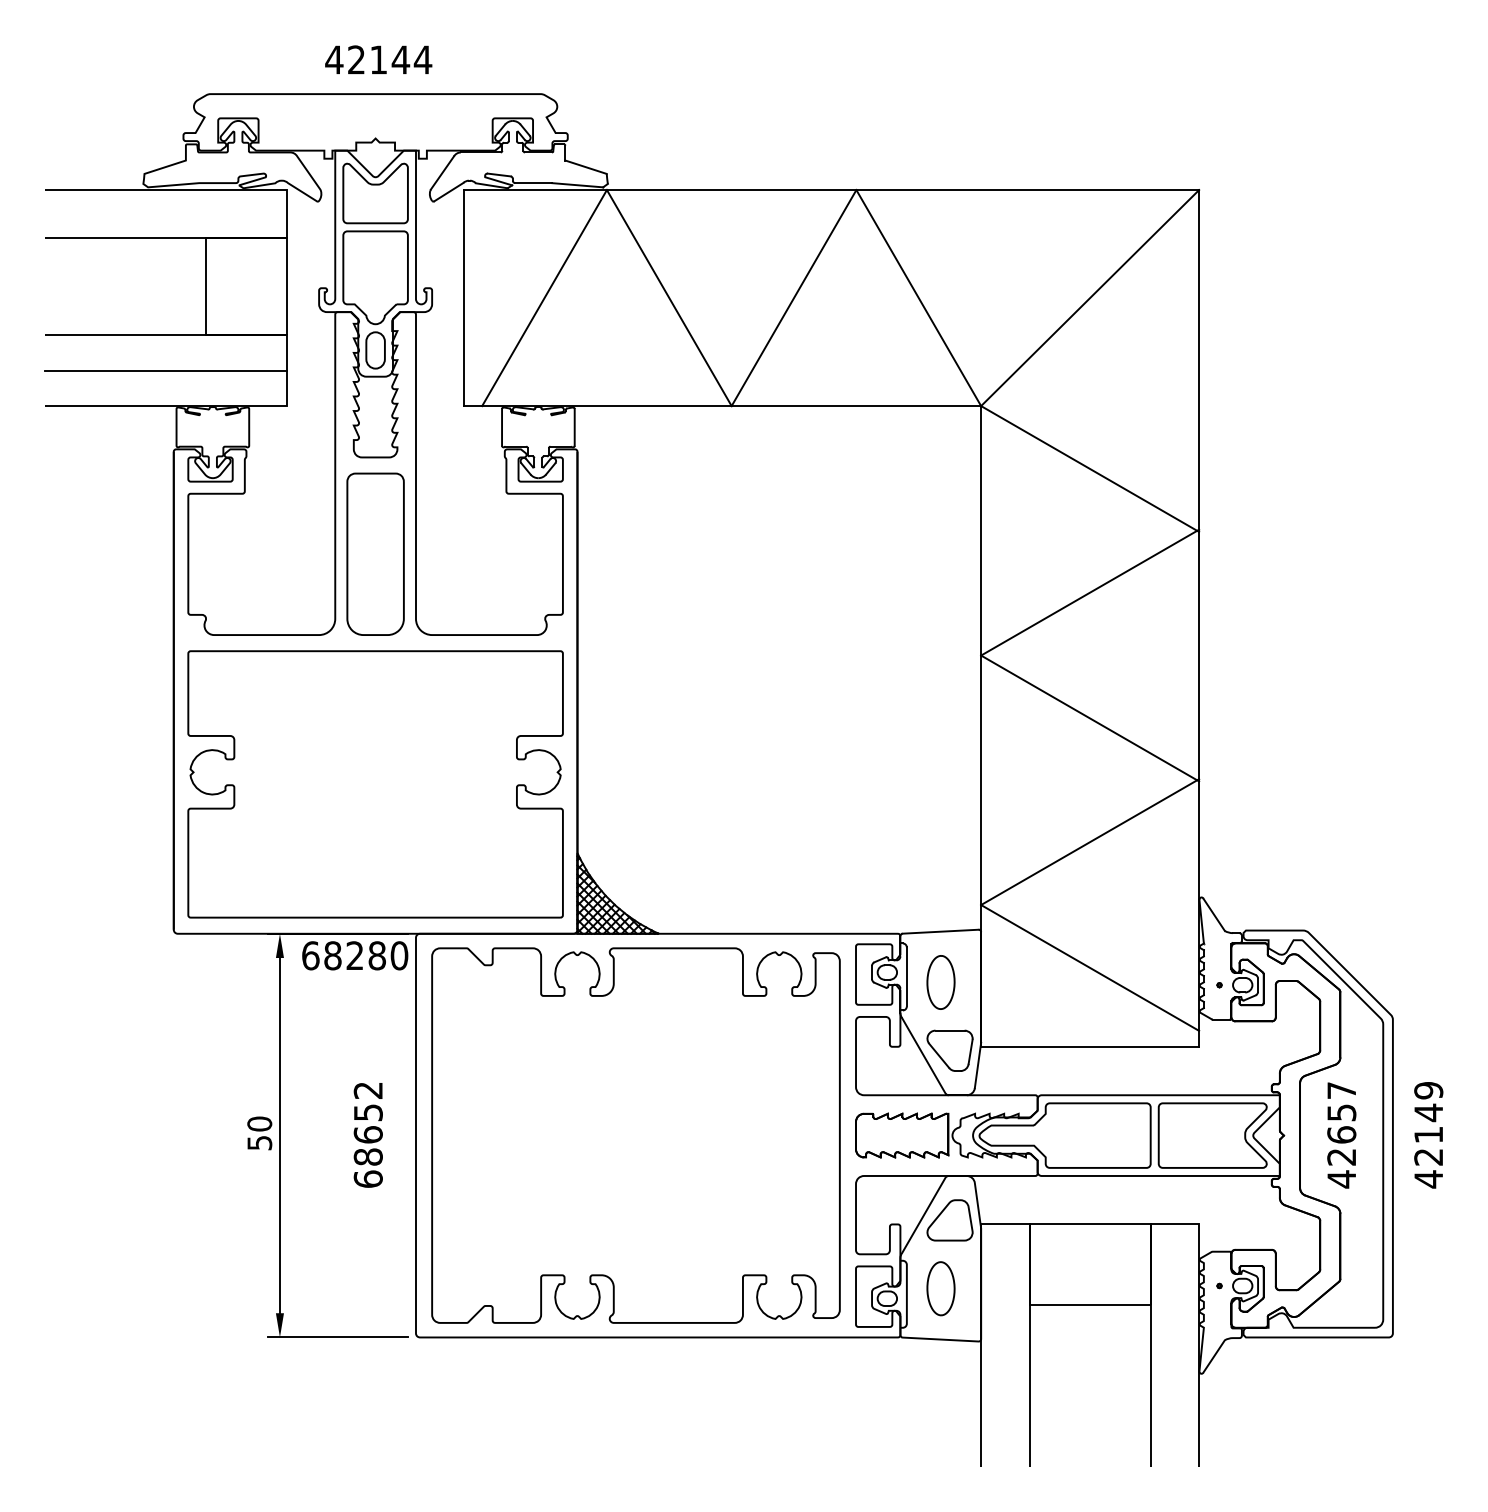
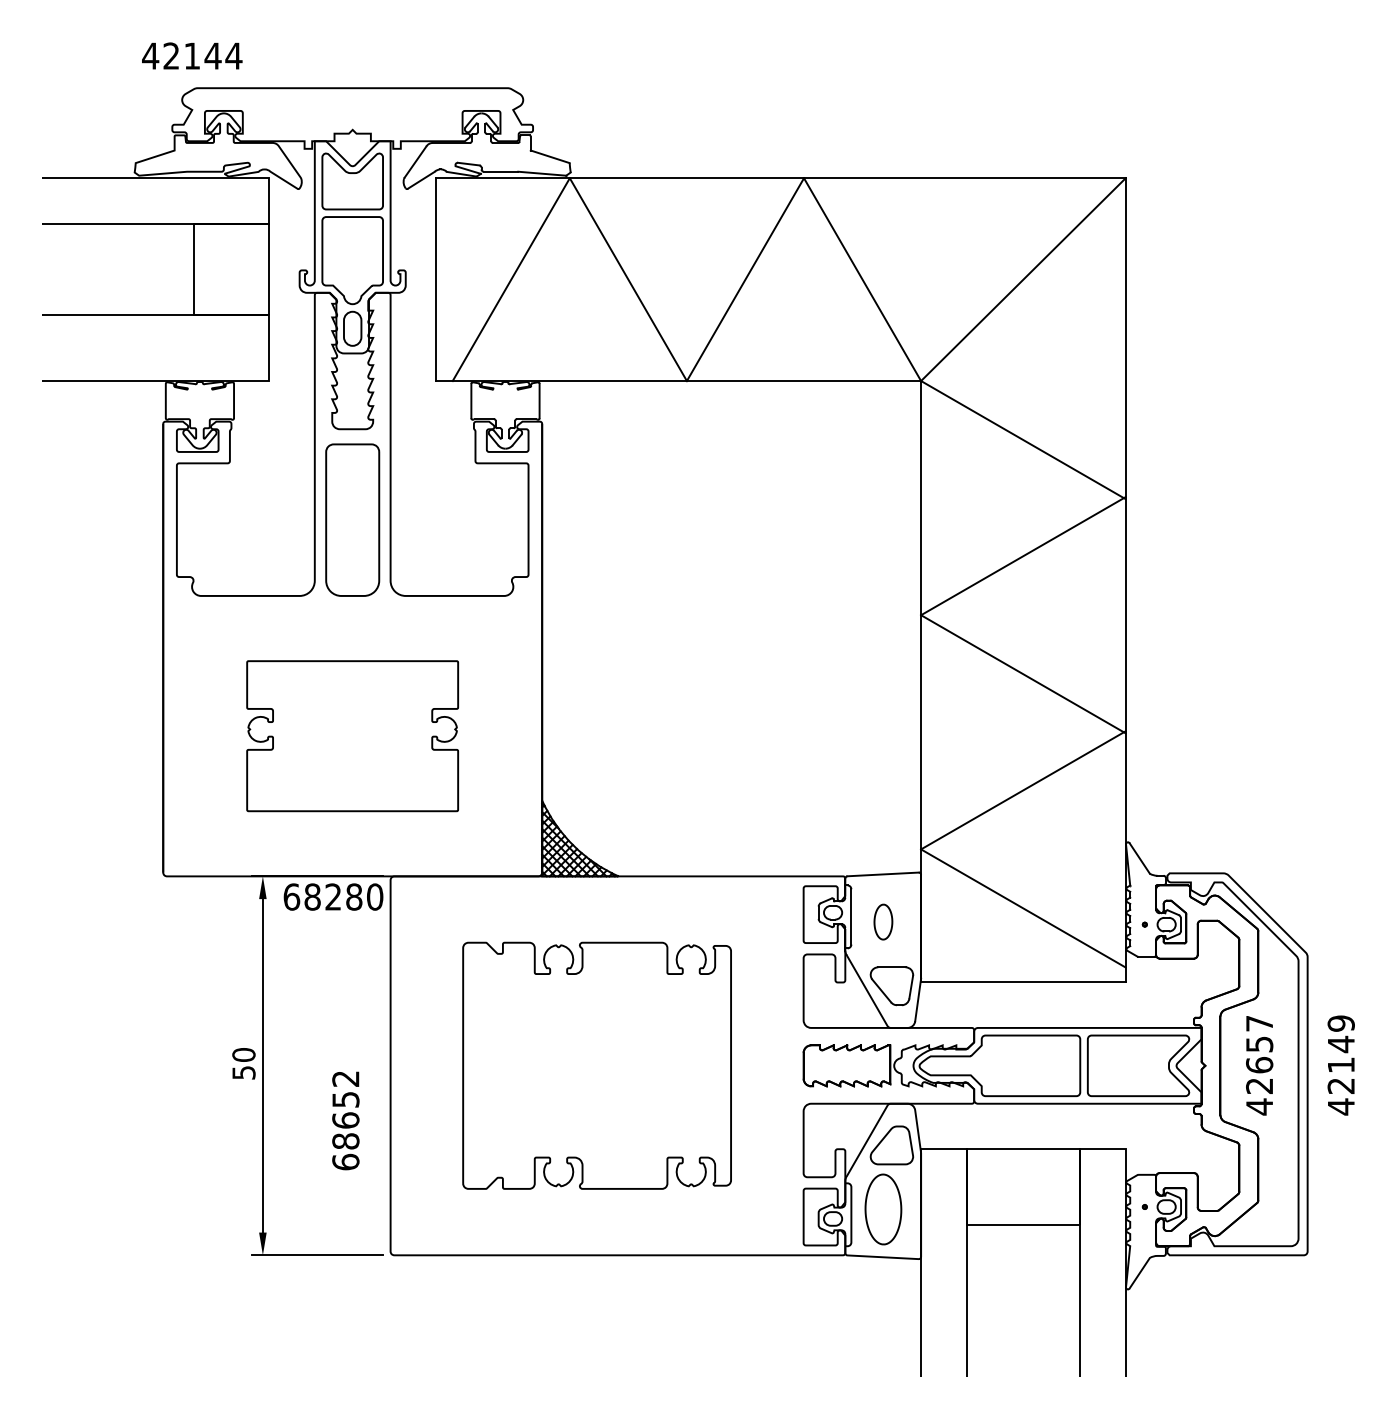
text: (378, 59) -> (192, 55), moved
line: (165, 370) -> (155, 347), removed
part: (375, 784) -> (352, 736), size x0.6
part: (940, 982) -> (882, 922), size x0.7
text: (367, 1135) -> (345, 1121), moved
part: (635, 1135) -> (596, 1065), size x0.7
part: (940, 1288) -> (882, 1209), size x1.4

